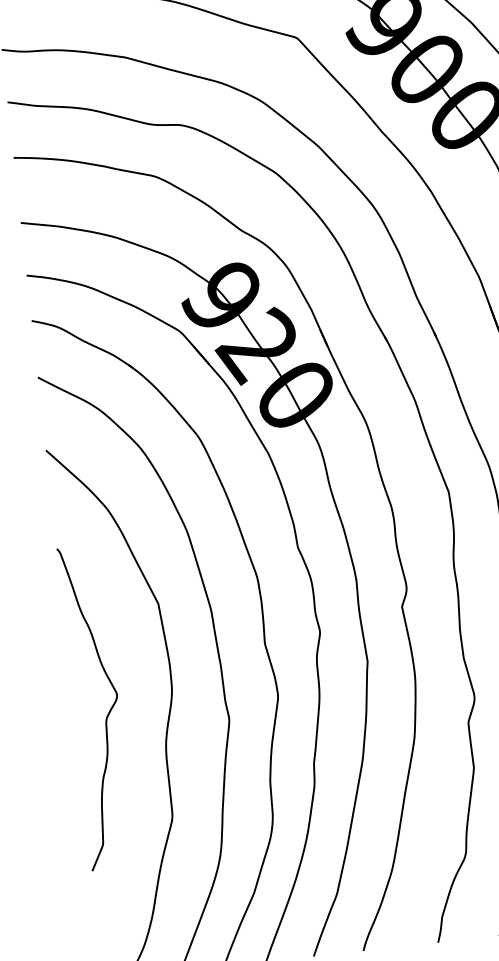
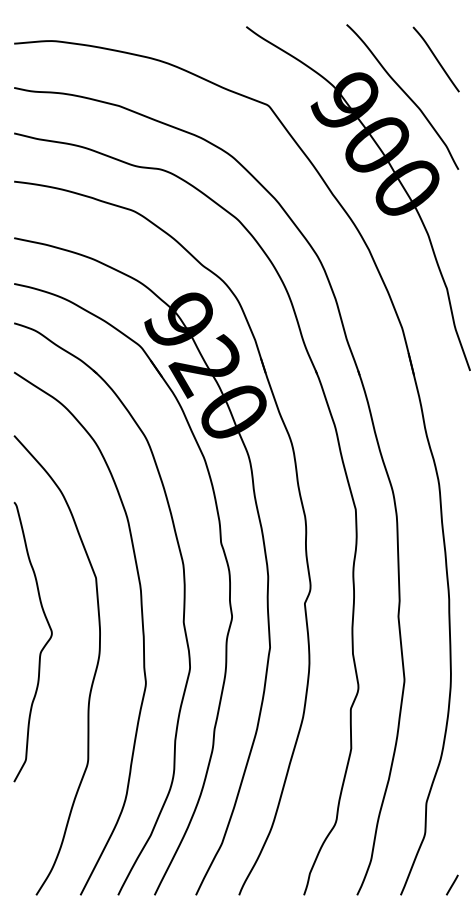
curve: (107, 712) -> (42, 647), moved

